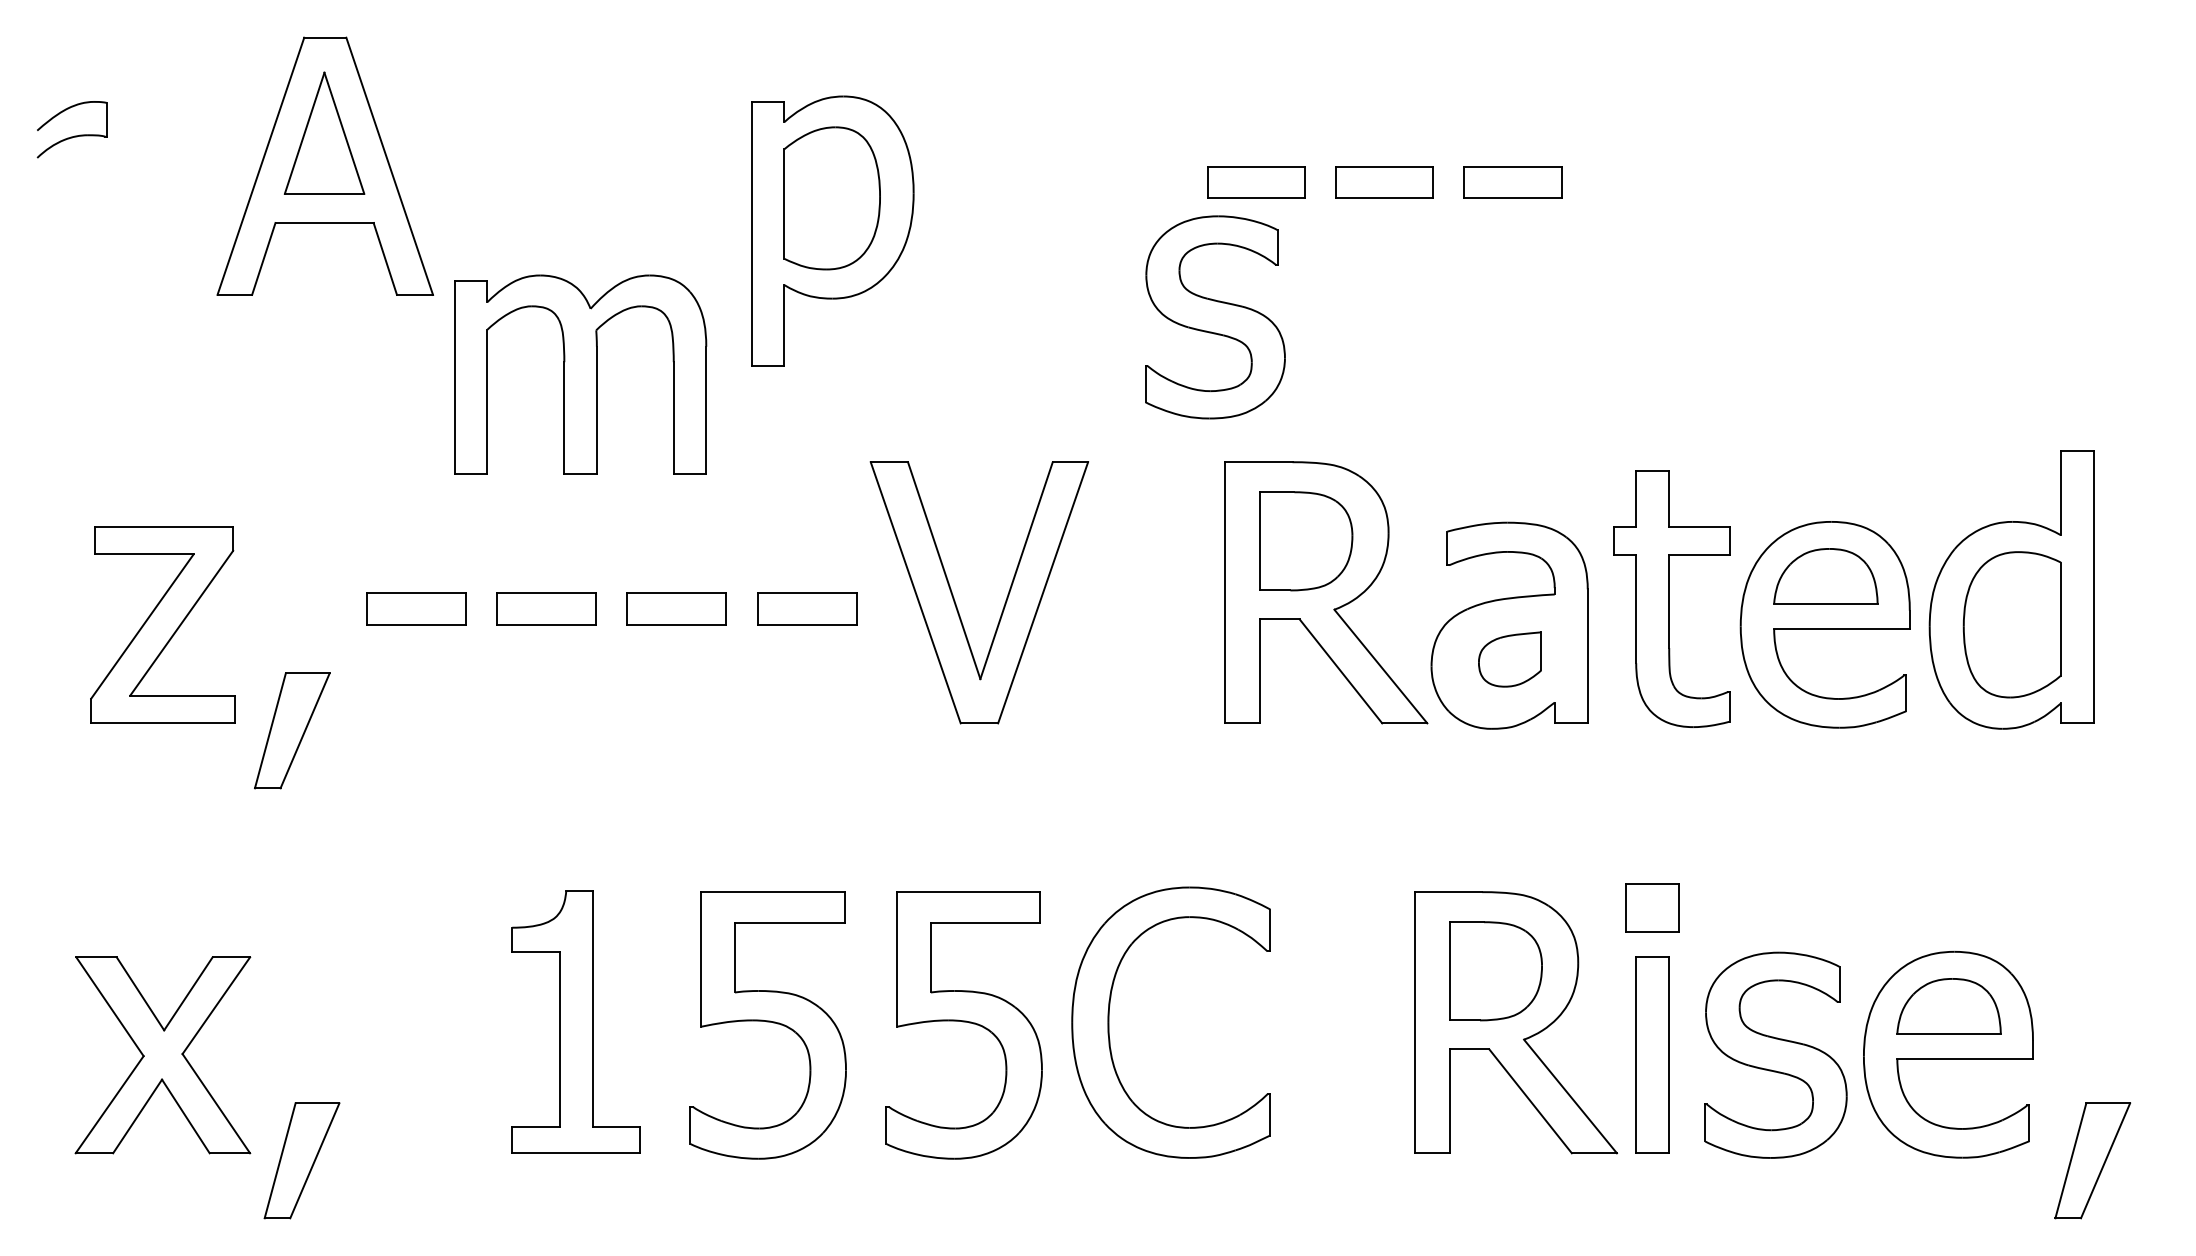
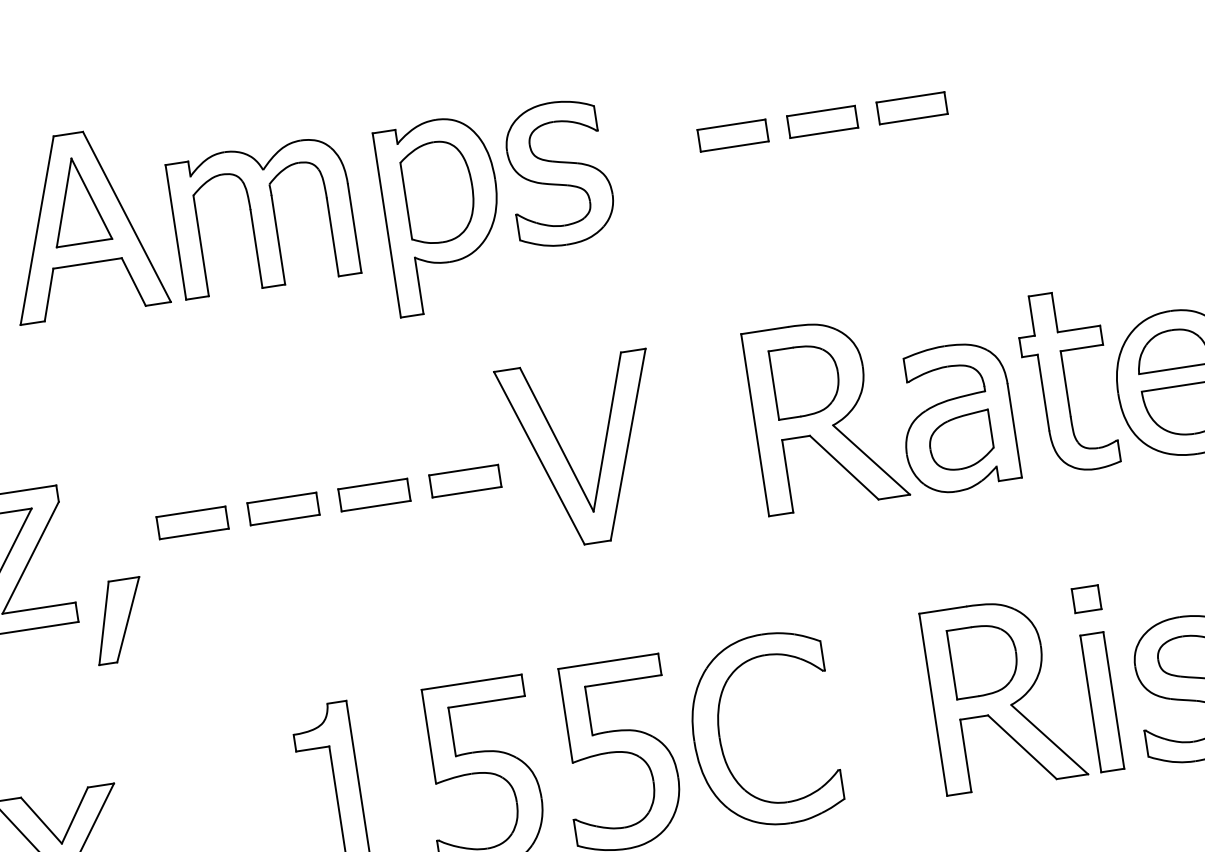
part: (1215, 317) -> (559, 173), moved
part: (580, 374) -> (263, 216), moved
part: (1509, 659) -> (960, 441), size x1.43
part: (1652, 907) -> (1086, 599), size x0.71

